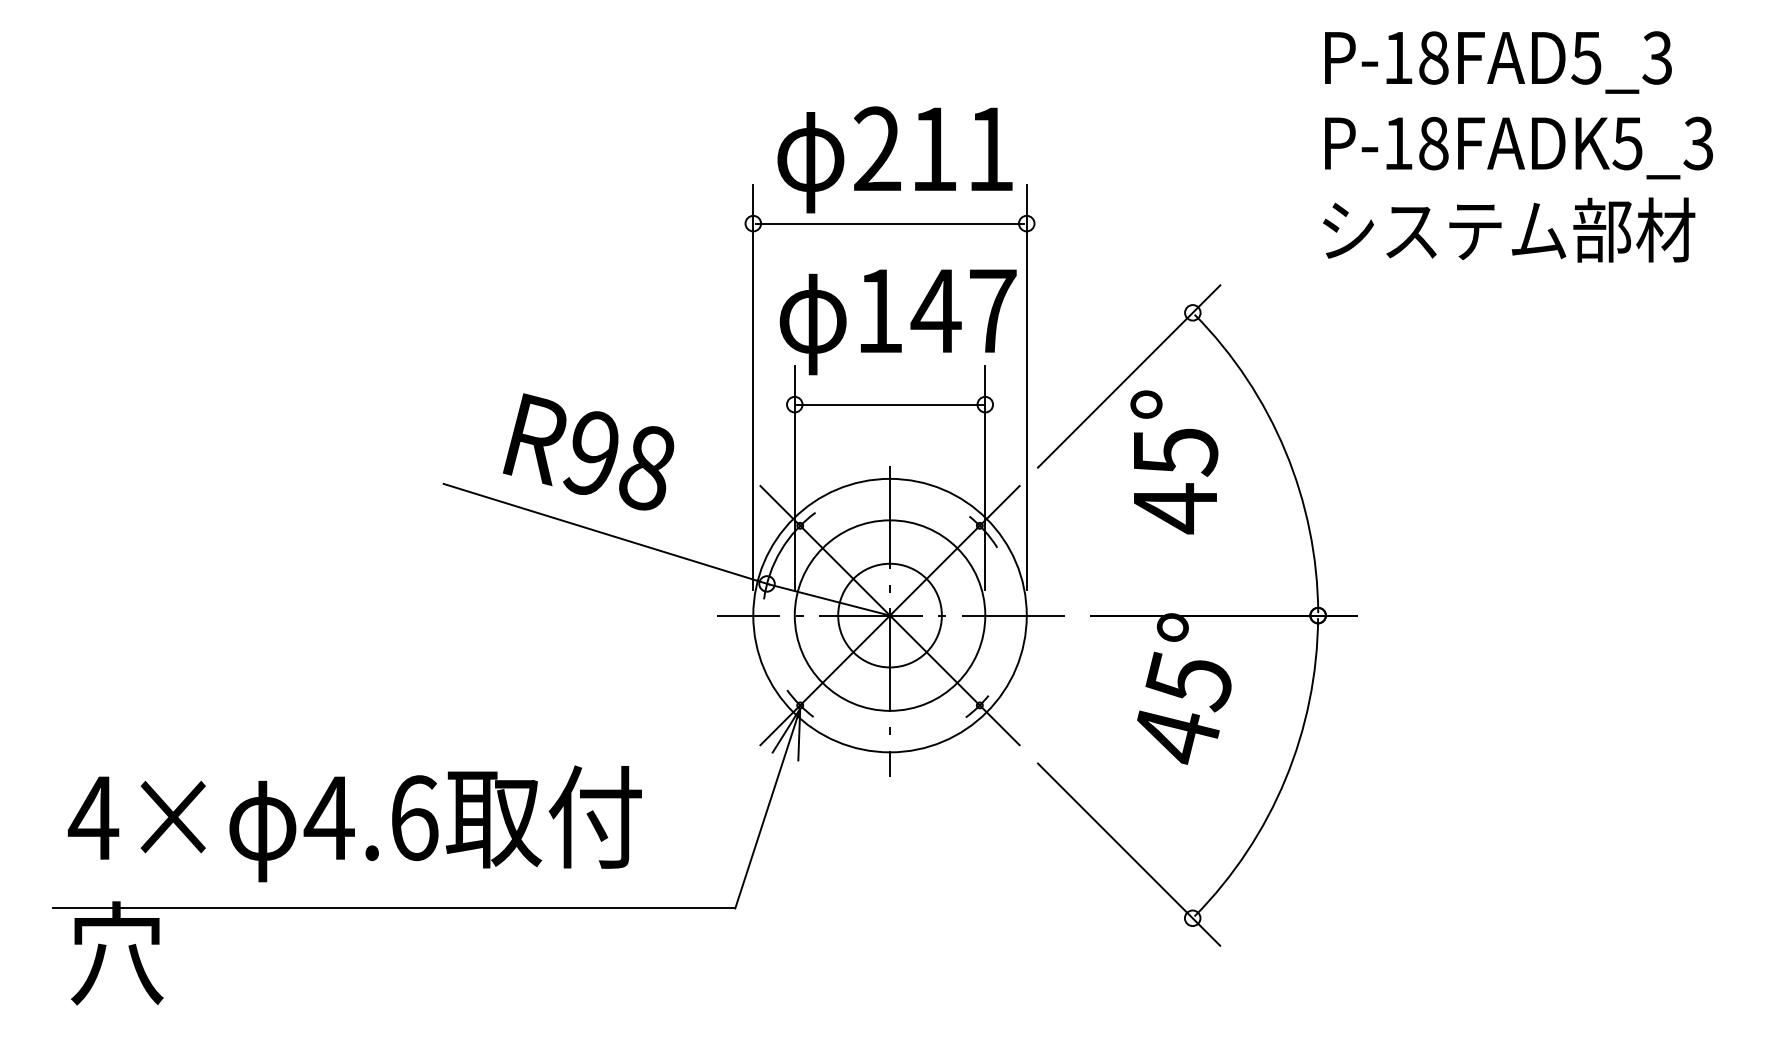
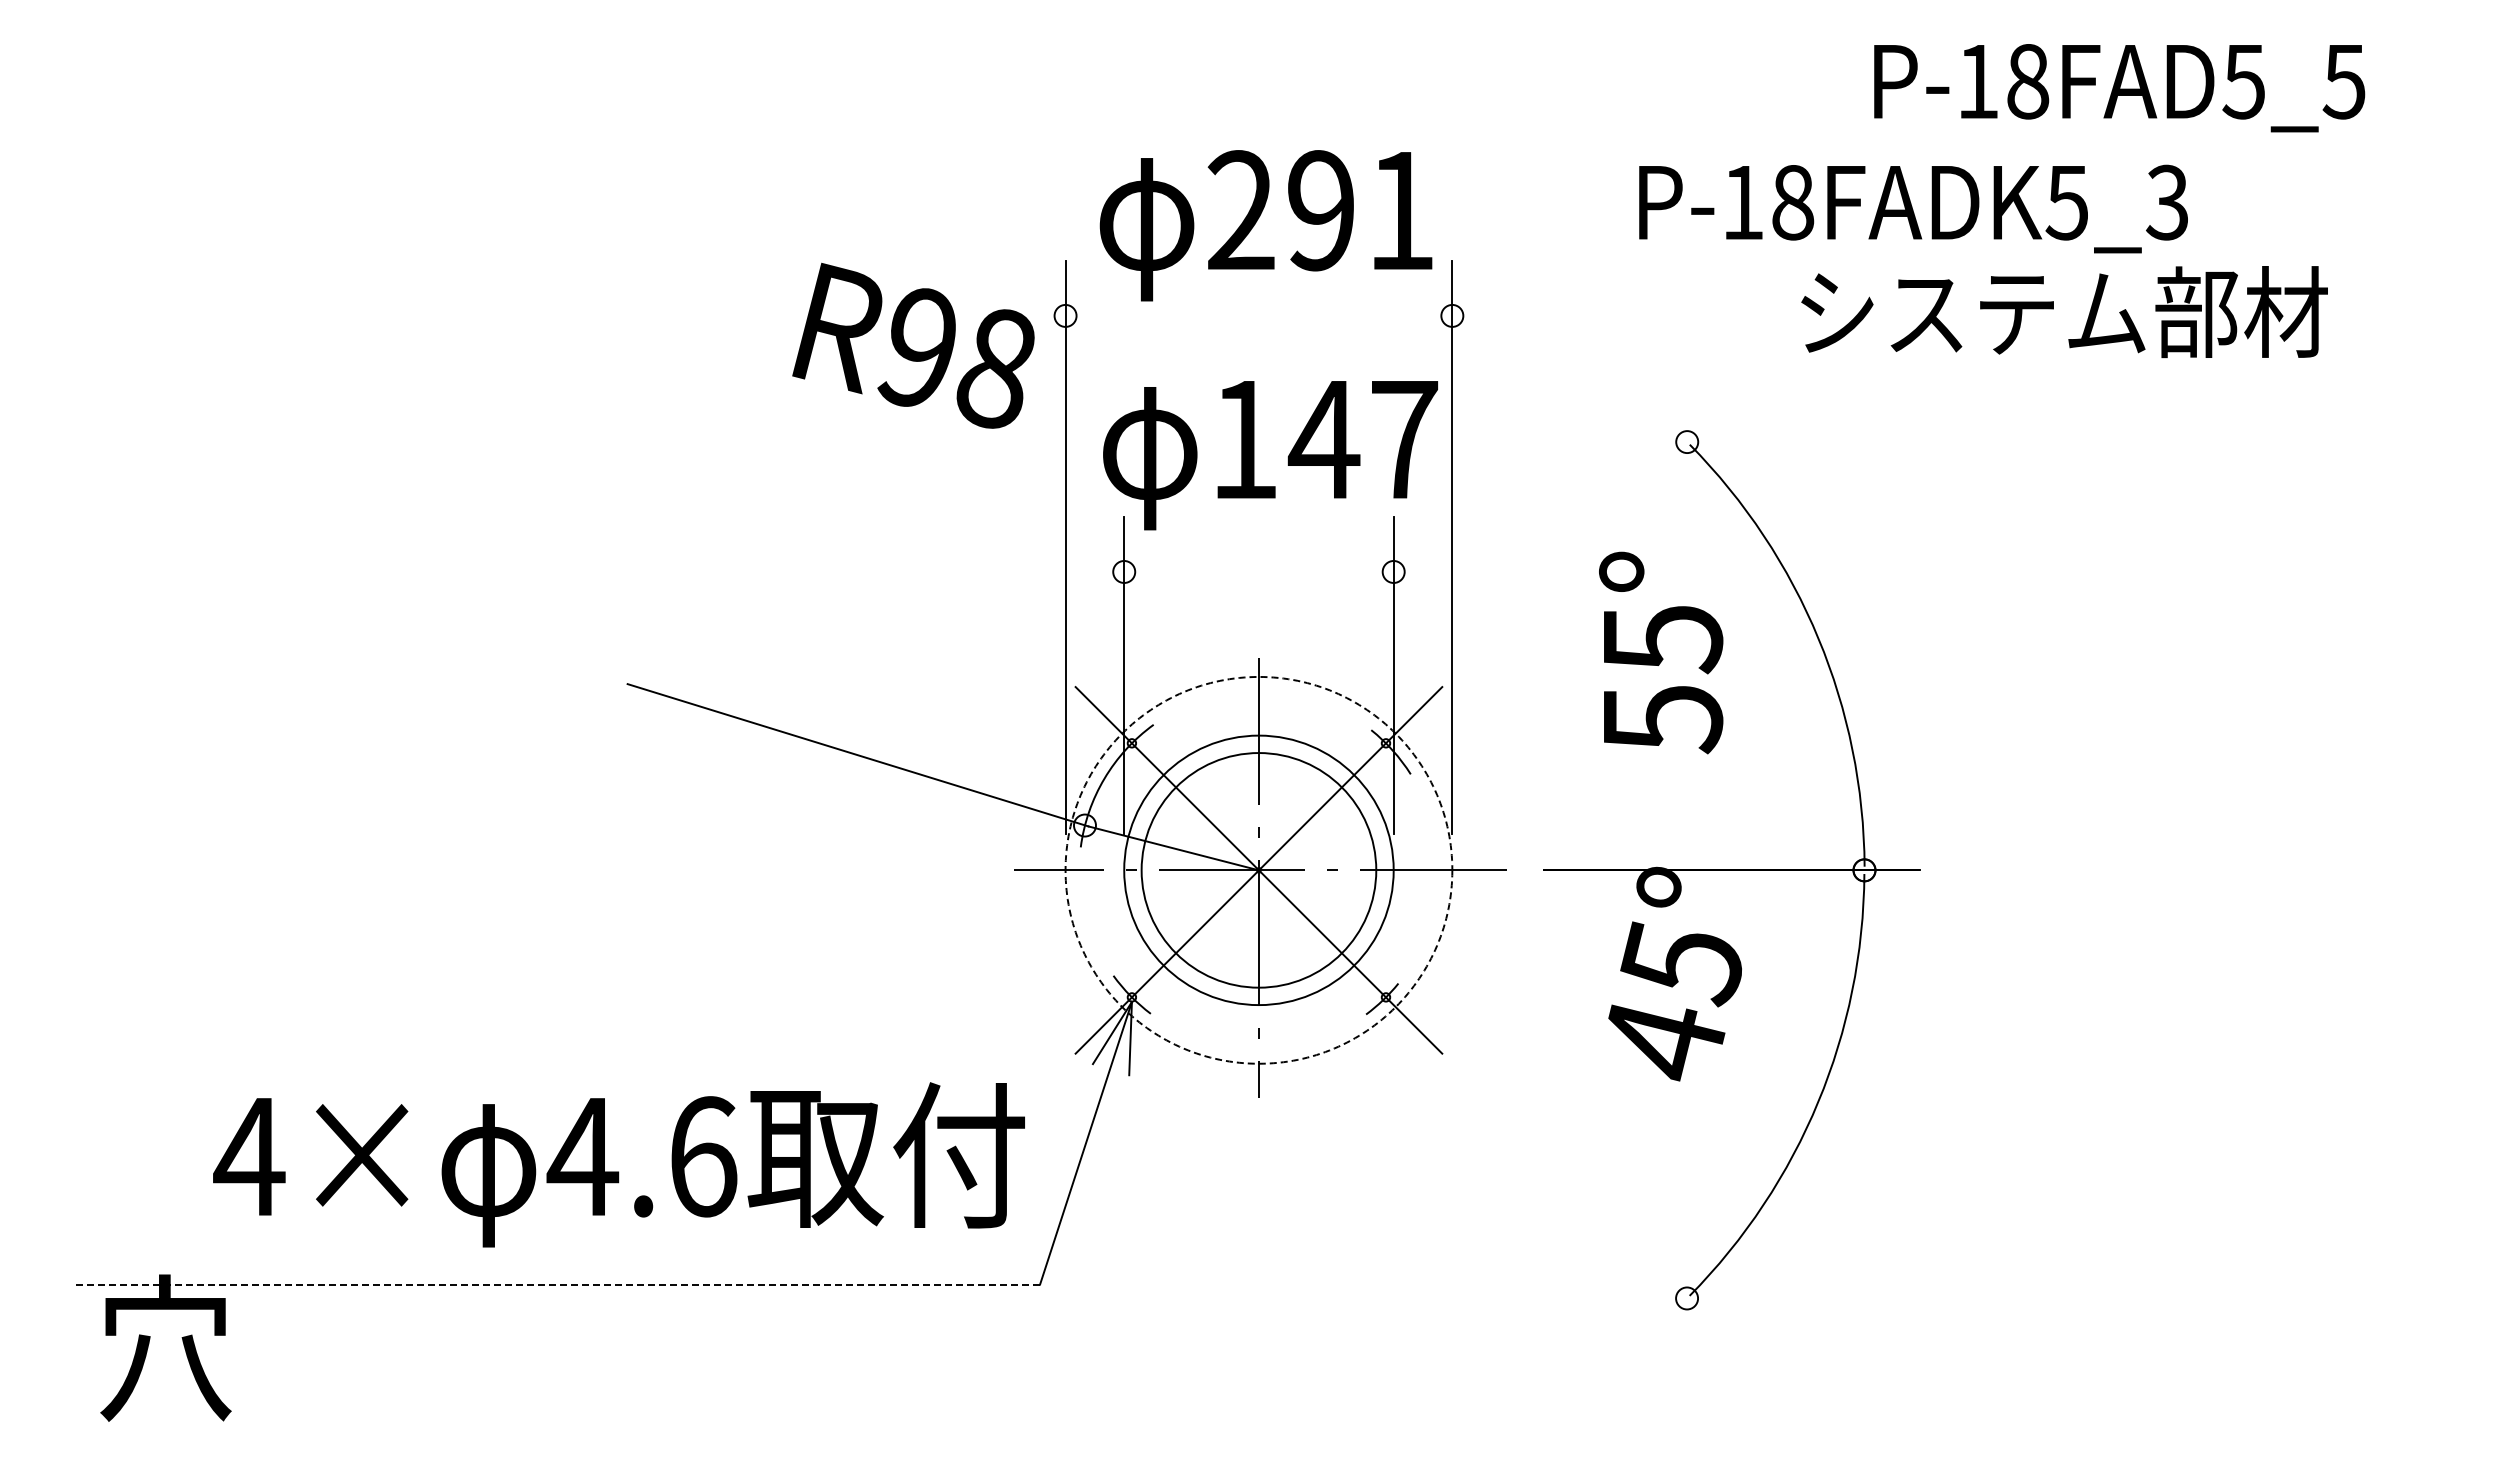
text: (1656, 57) -> (2343, 81), P-18FAD5_3 -> P-18FAD5_5
text: (1518, 147) -> (1913, 208), moved
text: (933, 149) -> (1320, 210), 211 -> 291
line: (889, 223) -> (1258, 315), removed
text: (1509, 230) -> (2064, 312), moved
line: (1129, 376) -> (1597, 532), removed
line: (889, 404) -> (1258, 571), removed
text: (588, 451) -> (913, 345), moved
text: (1176, 508) -> (1663, 719), 45° -> 55°
circle: (889, 615) -> (1258, 869), solid -> dashed
circle: (889, 615) -> (1258, 870), size x1.6
text: (354, 823) -> (618, 1164), moved
line: (1128, 854) -> (1596, 1208), removed
line: (394, 908) -> (557, 1284), solid -> dashed

